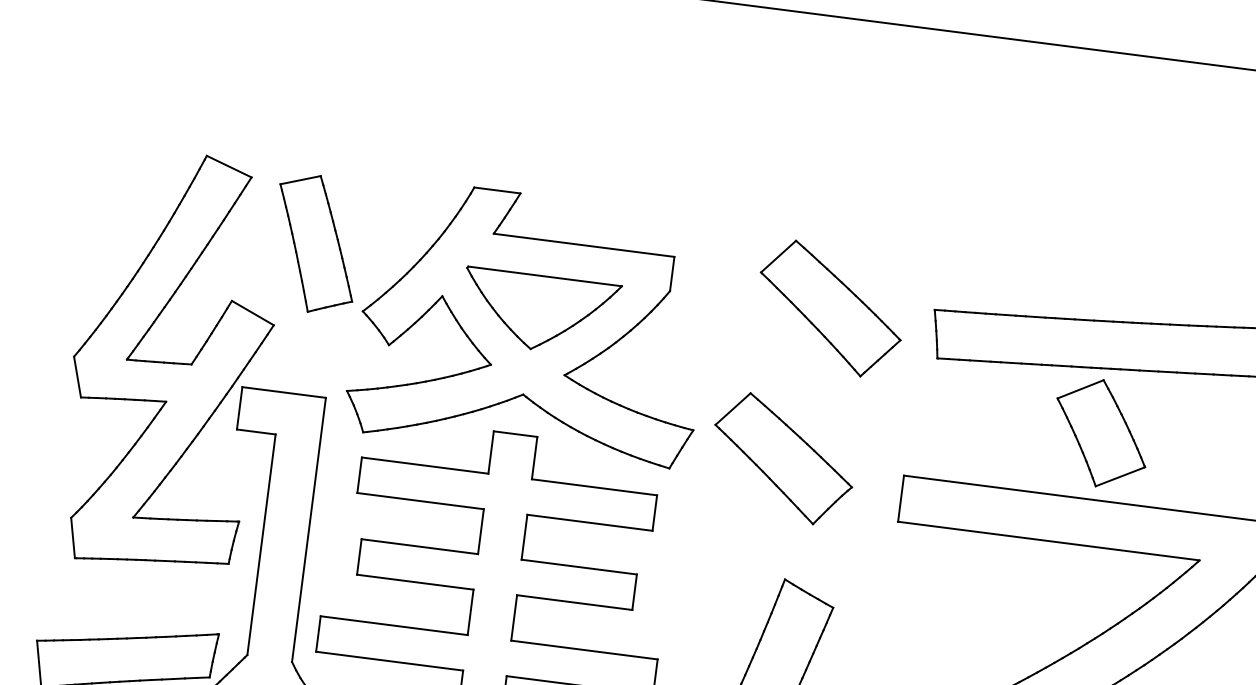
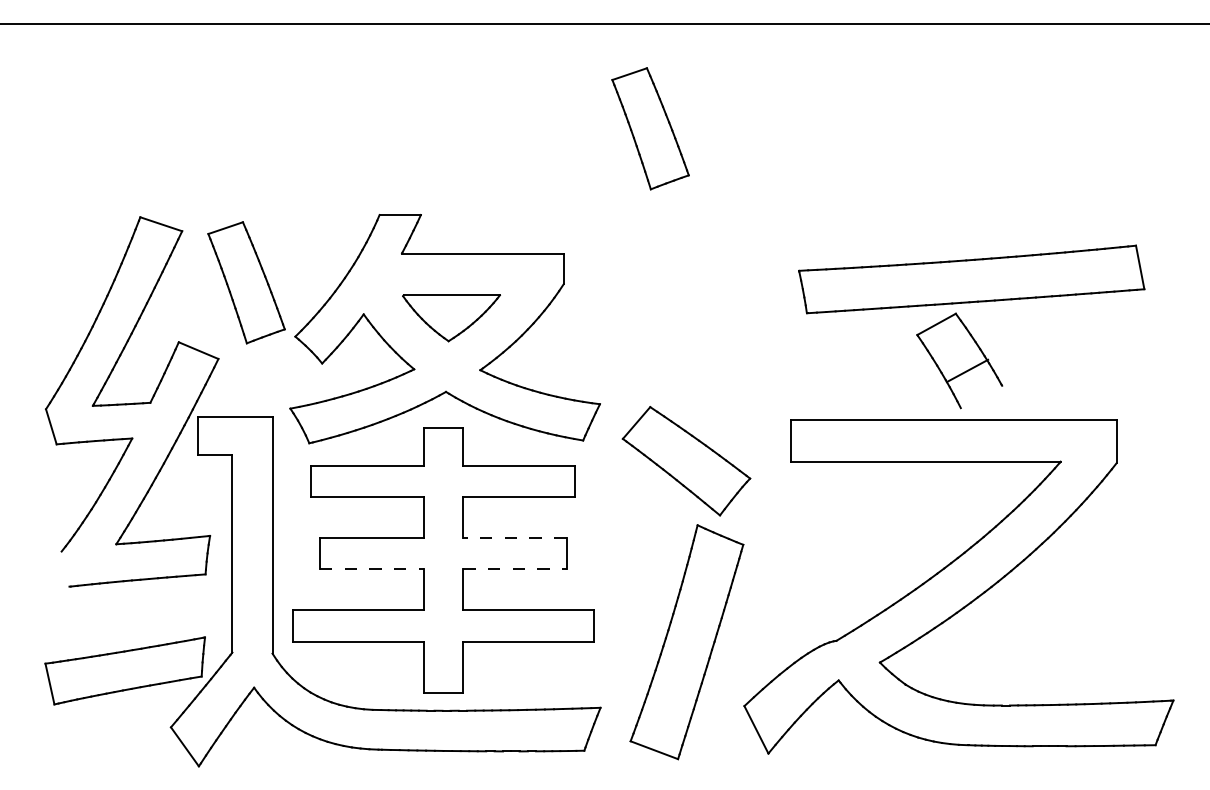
part: (789, 129) -> (650, 128), added
part: (829, 308) -> (706, 281), removed
part: (539, 313) -> (451, 318), size x0.7
part: (783, 459) -> (686, 461), moved
line: (1120, 476) -> (967, 370), moved
line: (73, 537) -> (65, 568), removed
line: (578, 566) -> (514, 537), solid -> dashed
line: (415, 582) -> (372, 569), solid -> dashed
line: (574, 602) -> (514, 569), solid -> dashed

